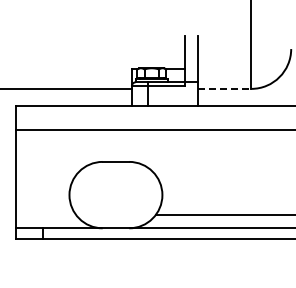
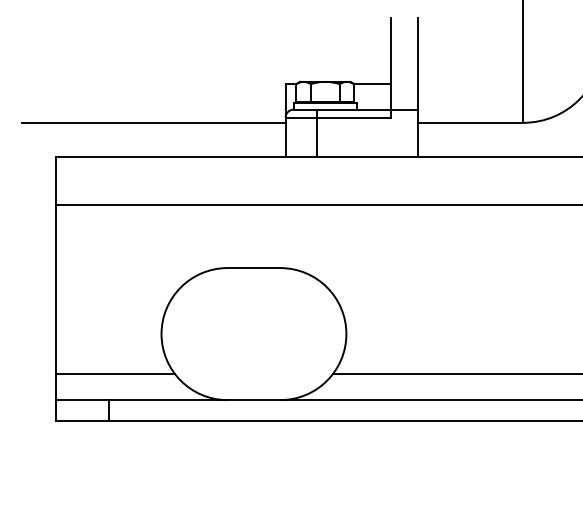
line: (224, 88) -> (469, 122), dashed -> solid
line: (46, 215) -> (115, 374), added

